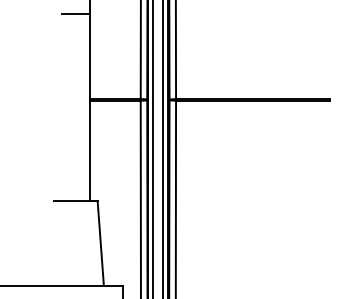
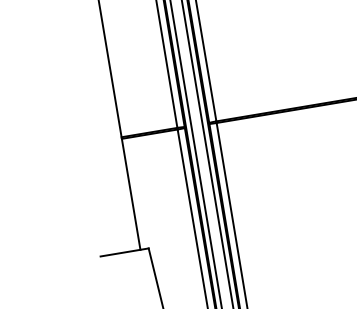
line: (75, 14) -> (89, 46), removed

